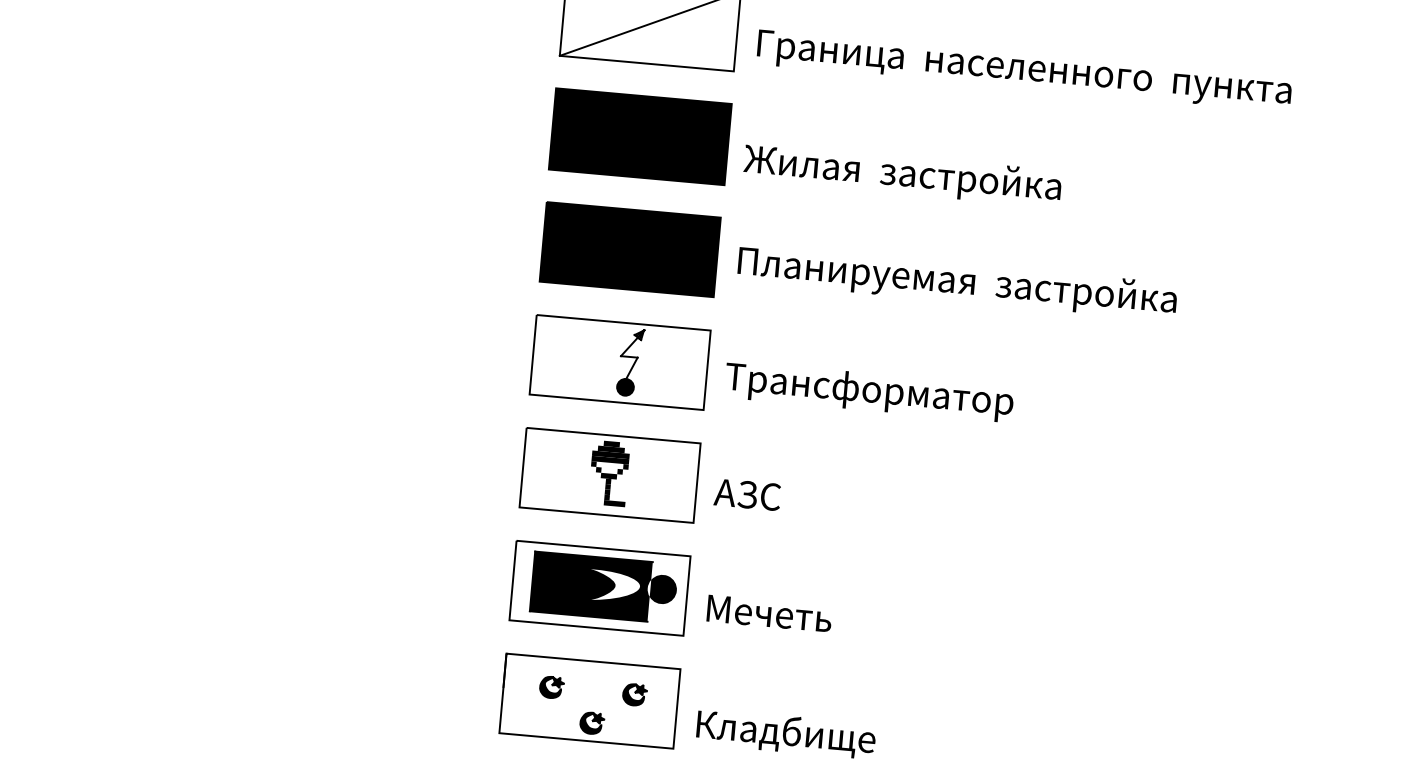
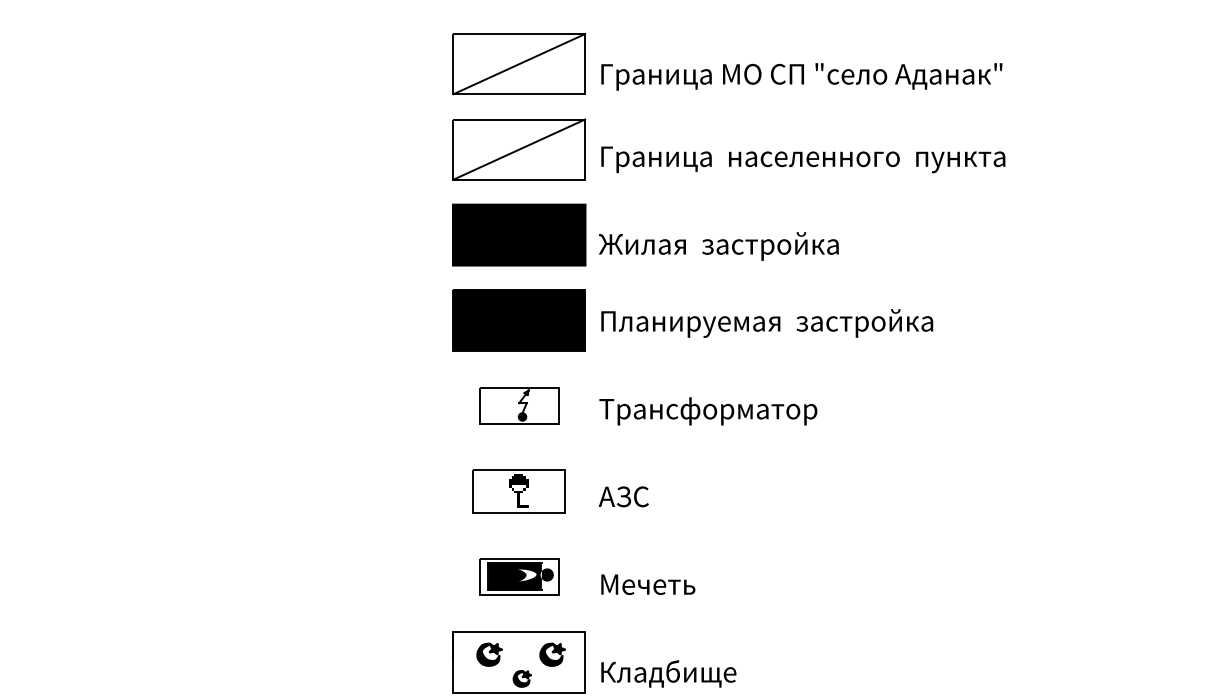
part: (619, 361) -> (518, 405), size x0.6
part: (609, 475) -> (518, 491), size x0.7
part: (599, 587) -> (518, 576), size x0.6
part: (551, 687) -> (489, 654), size x1.4
part: (634, 694) -> (552, 654), size x1.4

